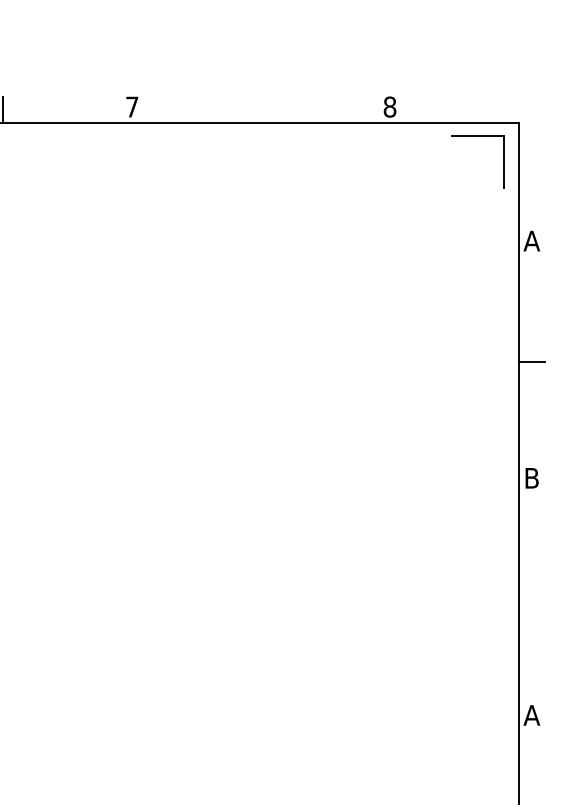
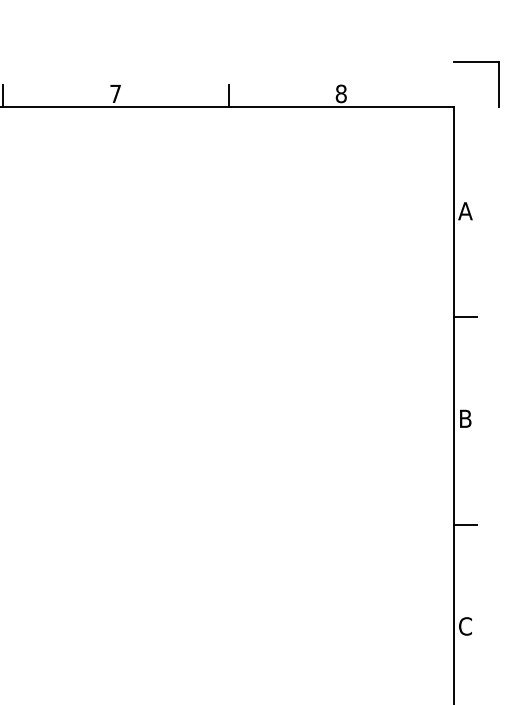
line: (261, 109) -> (228, 96), added
part: (477, 136) -> (476, 62), moved
line: (531, 599) -> (465, 524), added
text: (531, 715) -> (465, 626), A -> C

